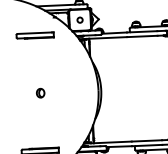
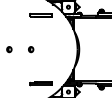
part: (41, 92) -> (31, 49), moved

